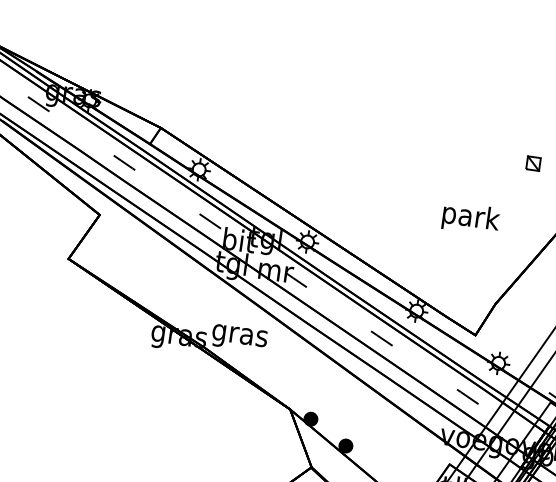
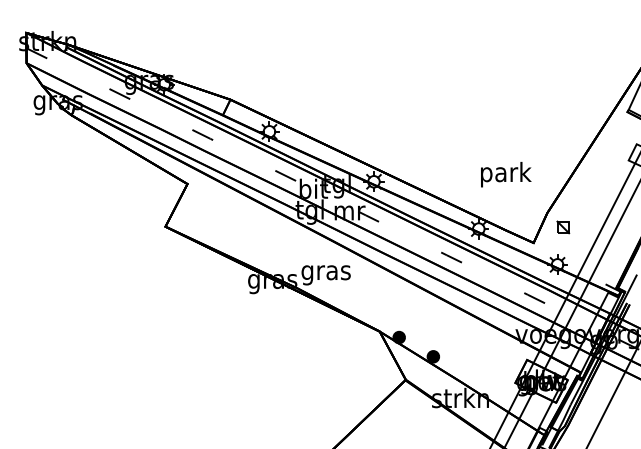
part: (533, 163) -> (563, 227), moved
text: (471, 218) -> (506, 174), moved

